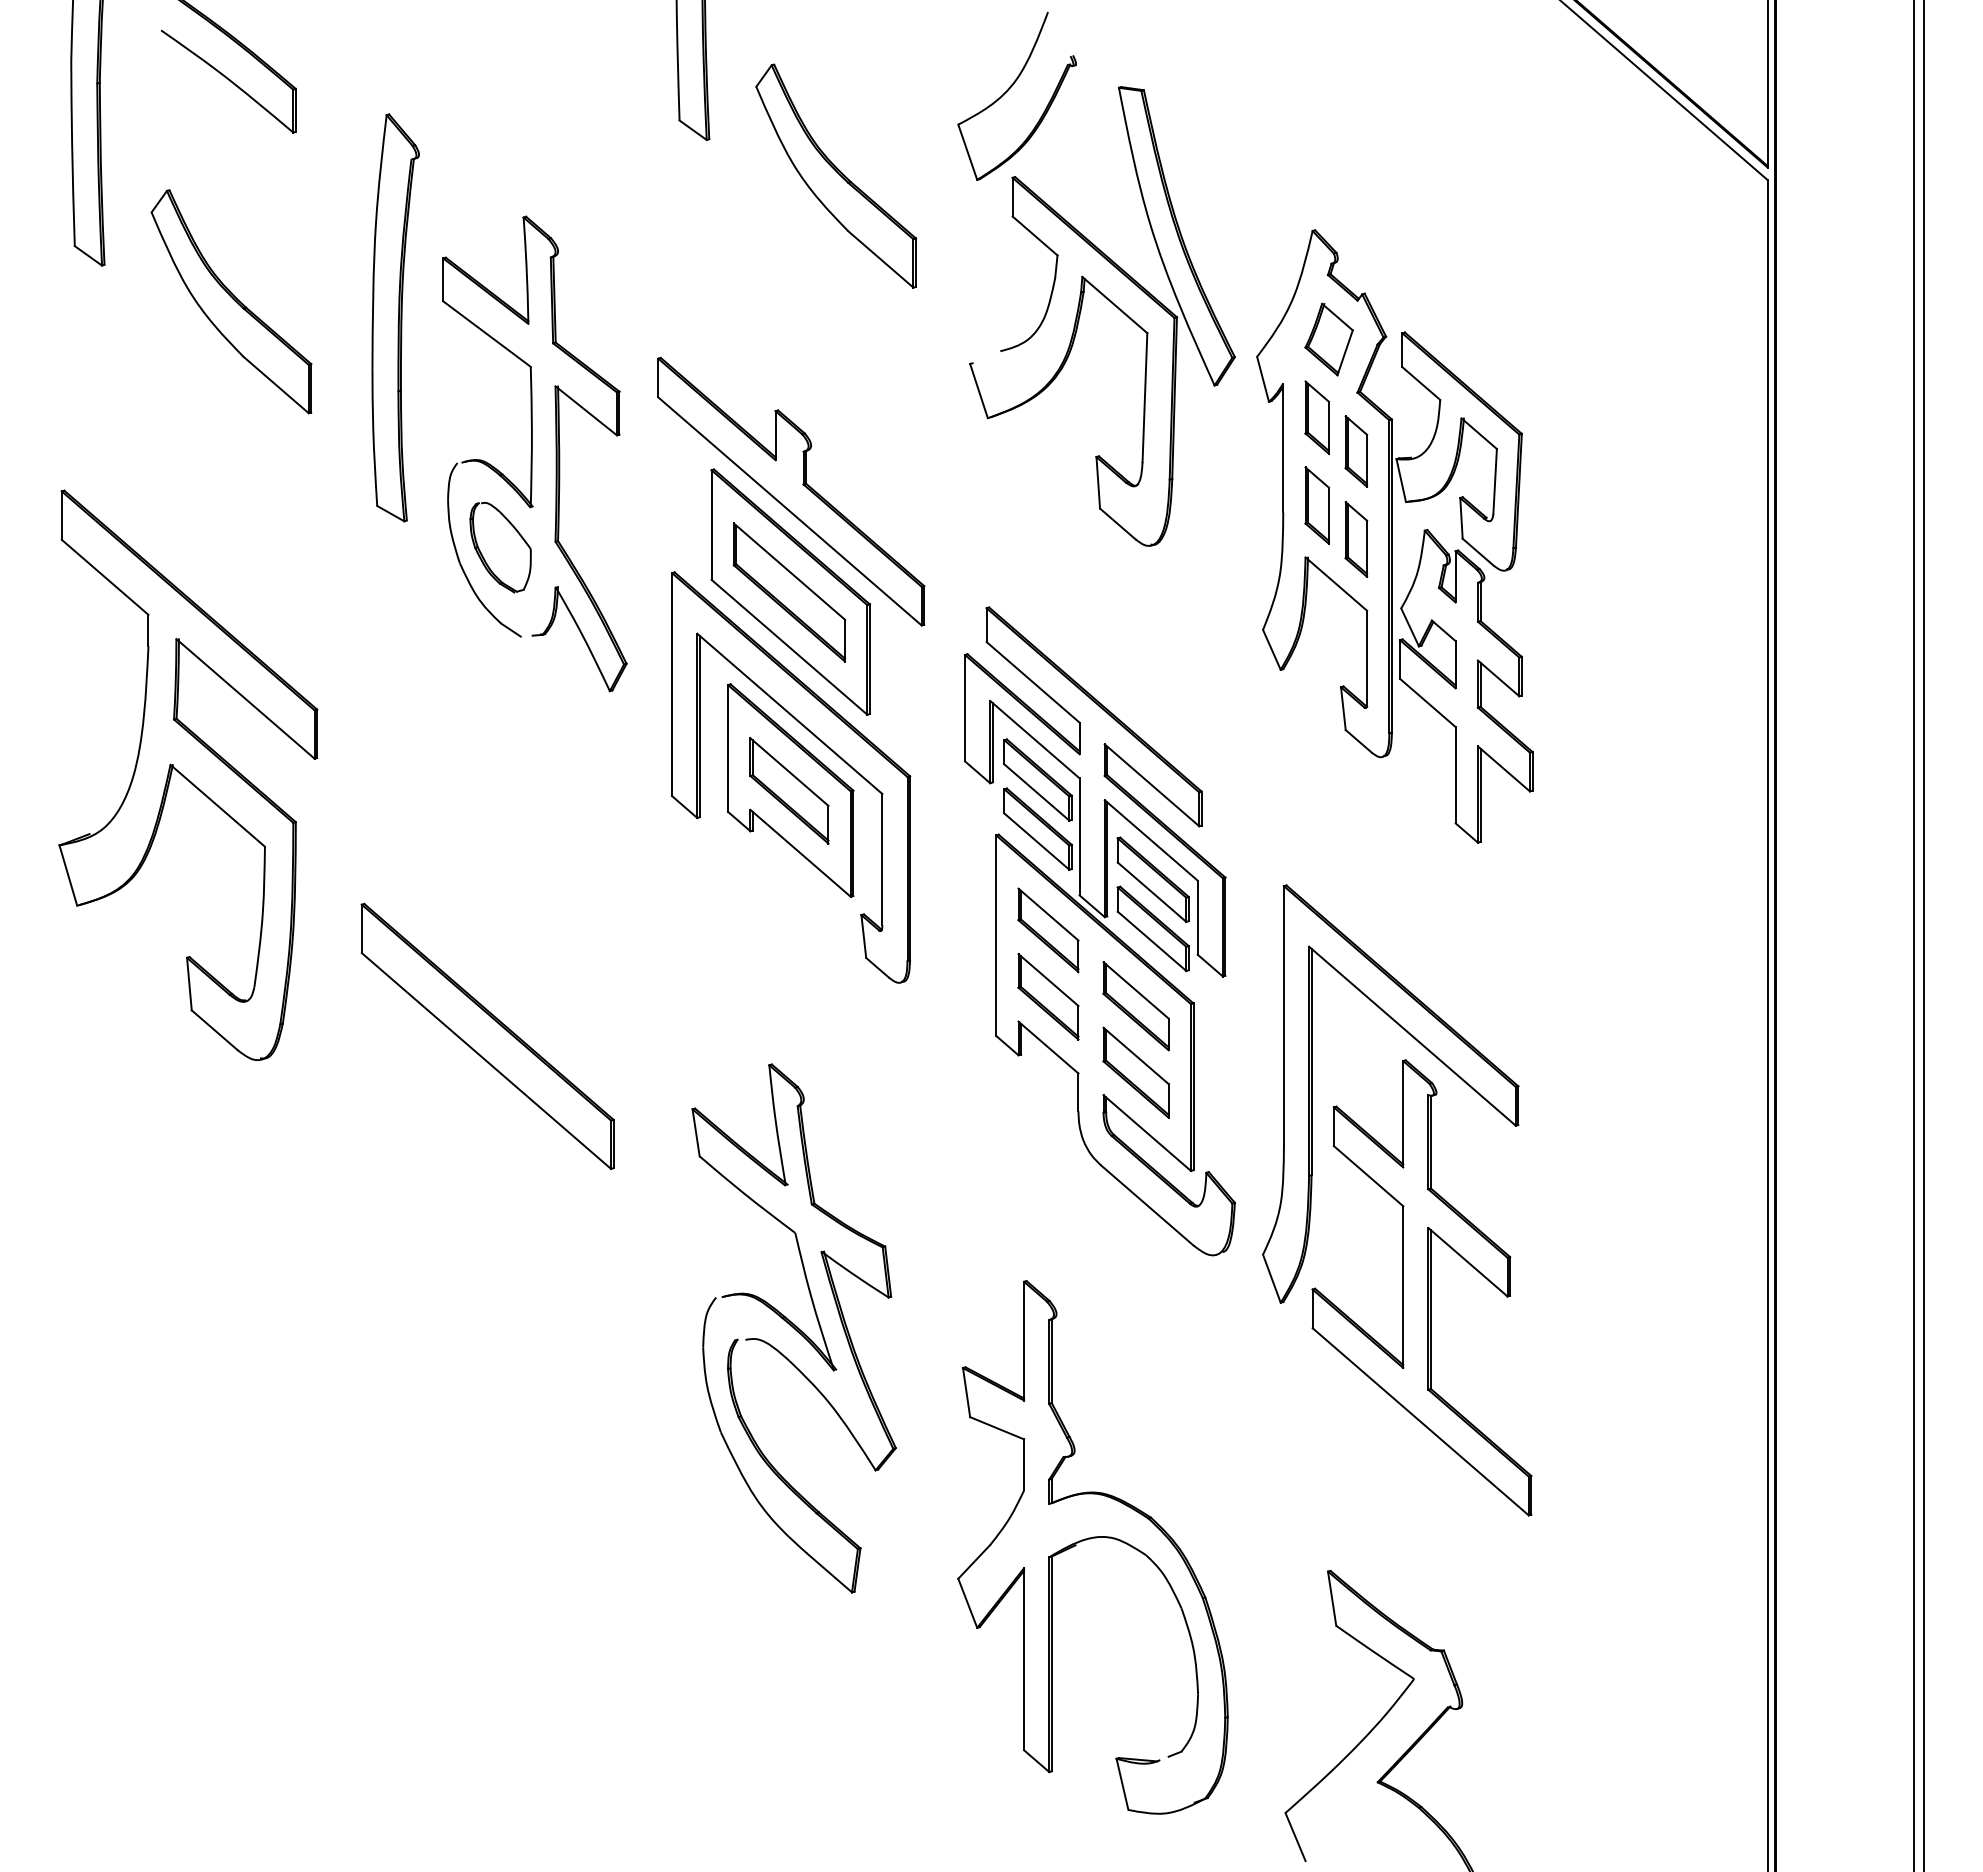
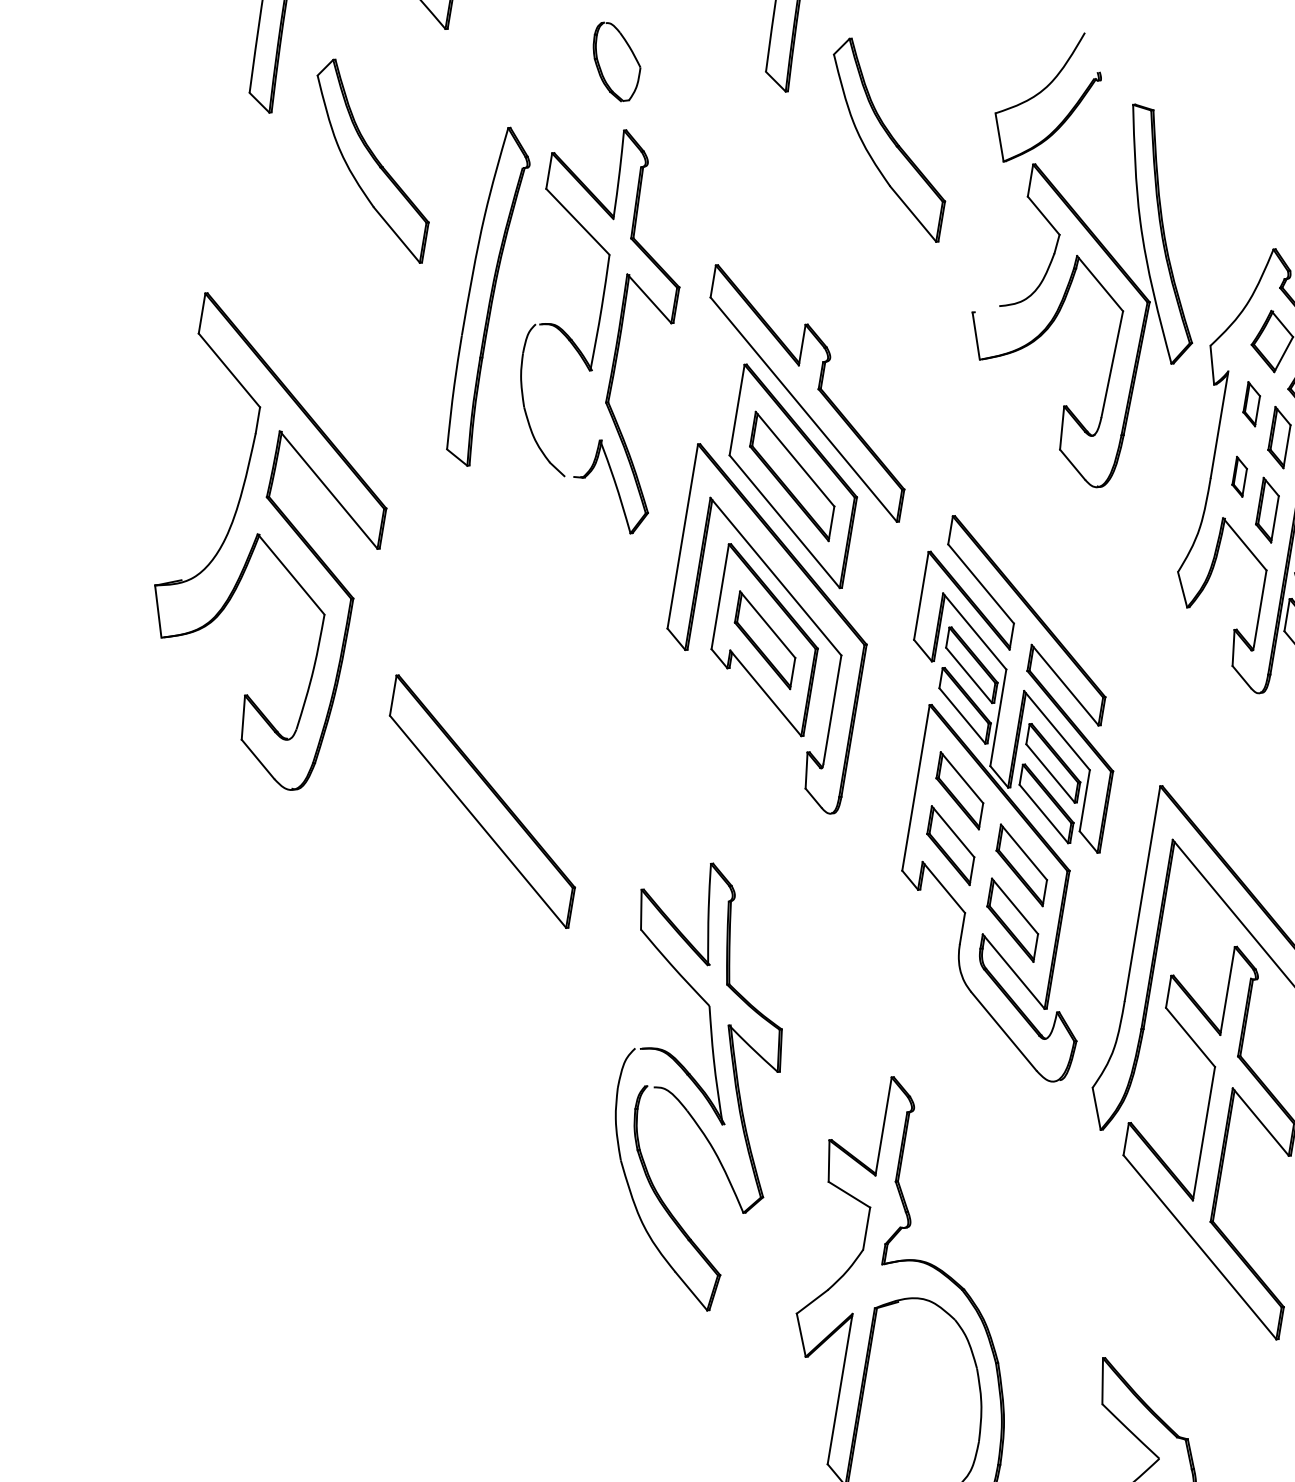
part: (395, 317) -> (487, 296), moved
part: (1316, 417) -> (1251, 404), size x0.7
part: (1316, 505) -> (1239, 476), size x0.6
part: (485, 559) -> (601, 70), moved

